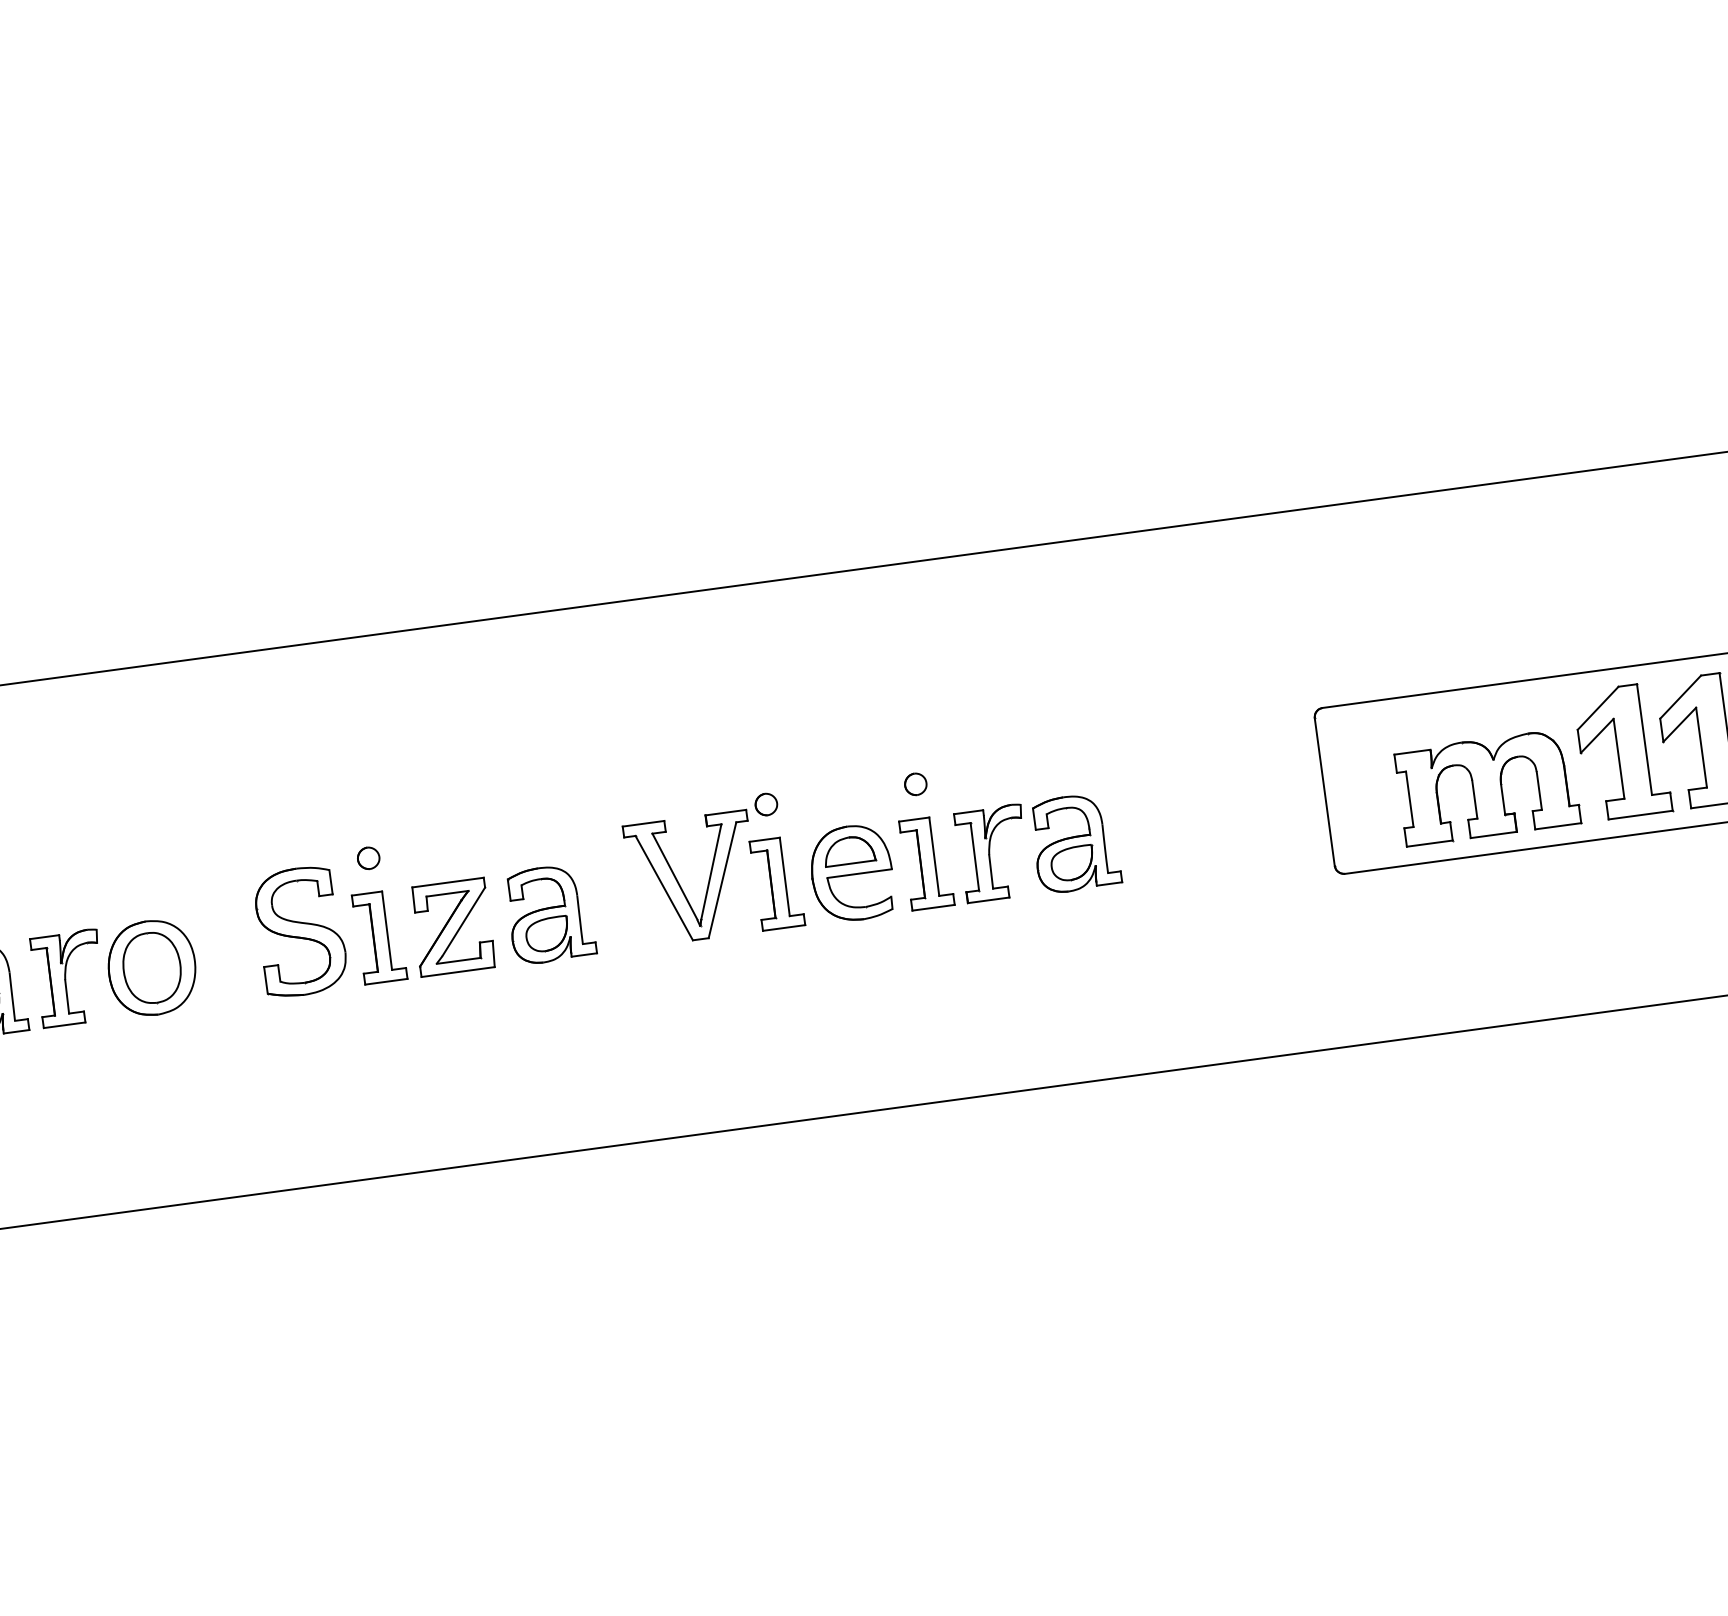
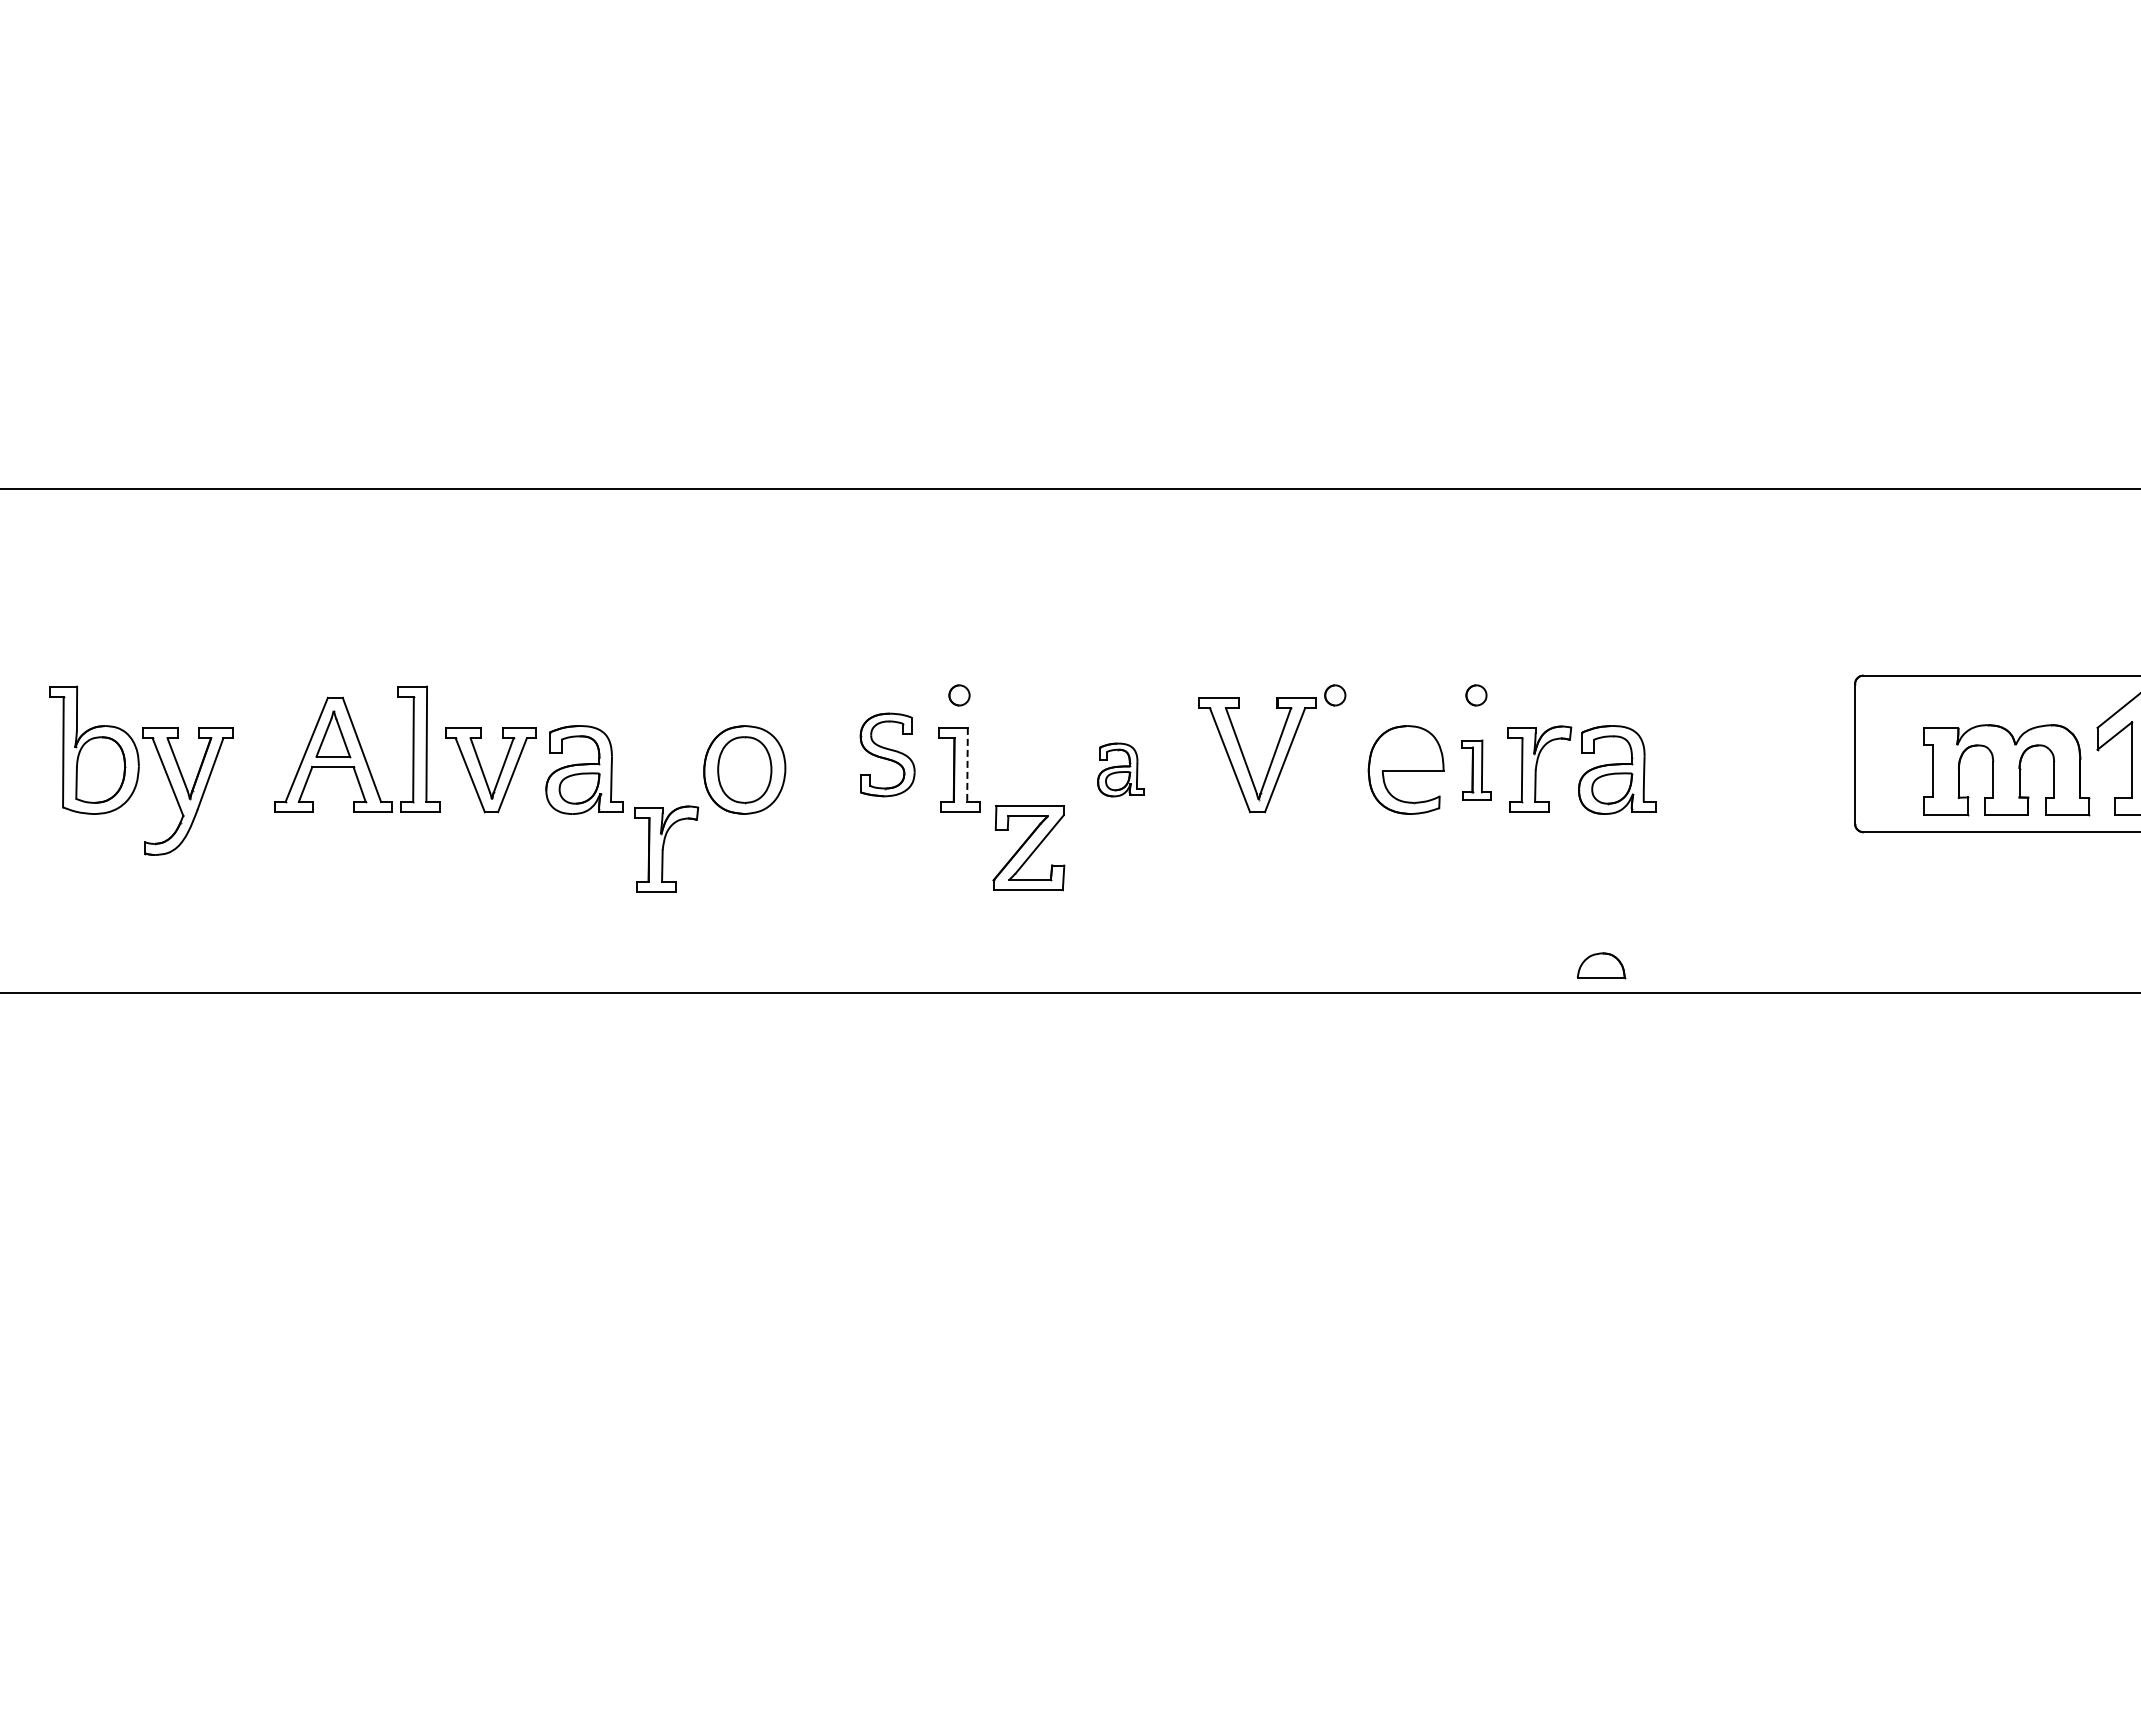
part: (849, 850) -> (1601, 965), moved
part: (926, 862) -> (1476, 769), size x0.7
part: (777, 882) -> (1335, 769), removed
part: (549, 913) -> (1120, 769), size x0.6
part: (452, 927) -> (1028, 848), moved
line: (387, 930) -> (967, 764), solid -> dashed
part: (300, 931) -> (887, 754), size x0.7
part: (69, 977) -> (666, 848), moved

